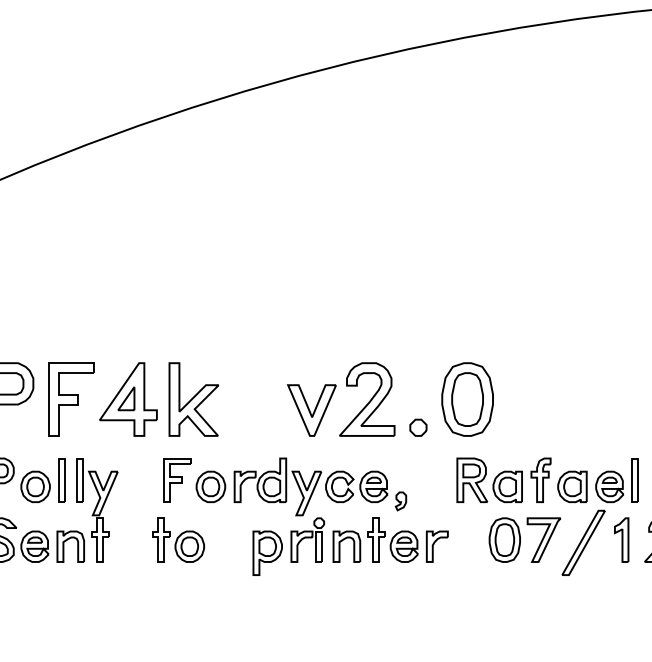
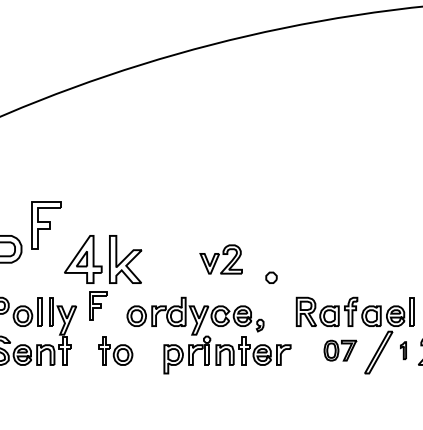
part: (71, 399) -> (46, 225), moved
part: (339, 399) -> (220, 259), size x0.6
part: (467, 399) -> (303, 259), removed
part: (178, 479) -> (98, 305), moved
part: (524, 539) -> (340, 350), size x0.7
part: (621, 539) -> (403, 350), size x0.6

